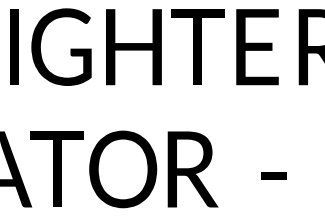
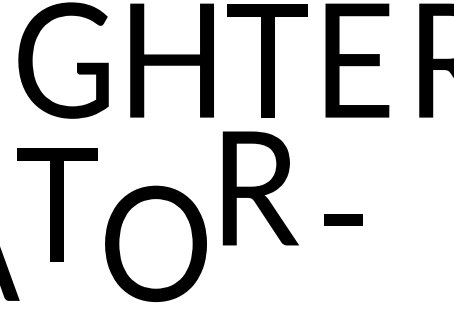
text: (56, 168) -> (56, 203), moved
text: (192, 169) -> (259, 188), moved
text: (273, 175) -> (342, 220), moved

